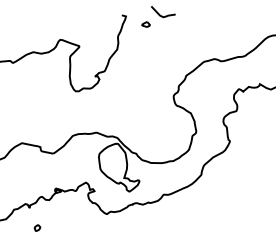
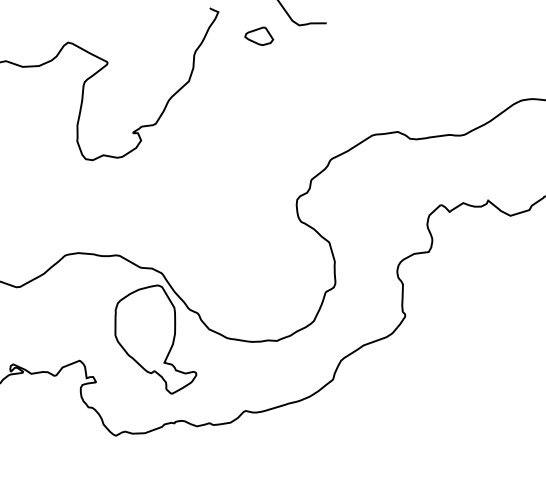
part: (145, 24) -> (258, 35), size x1.67

